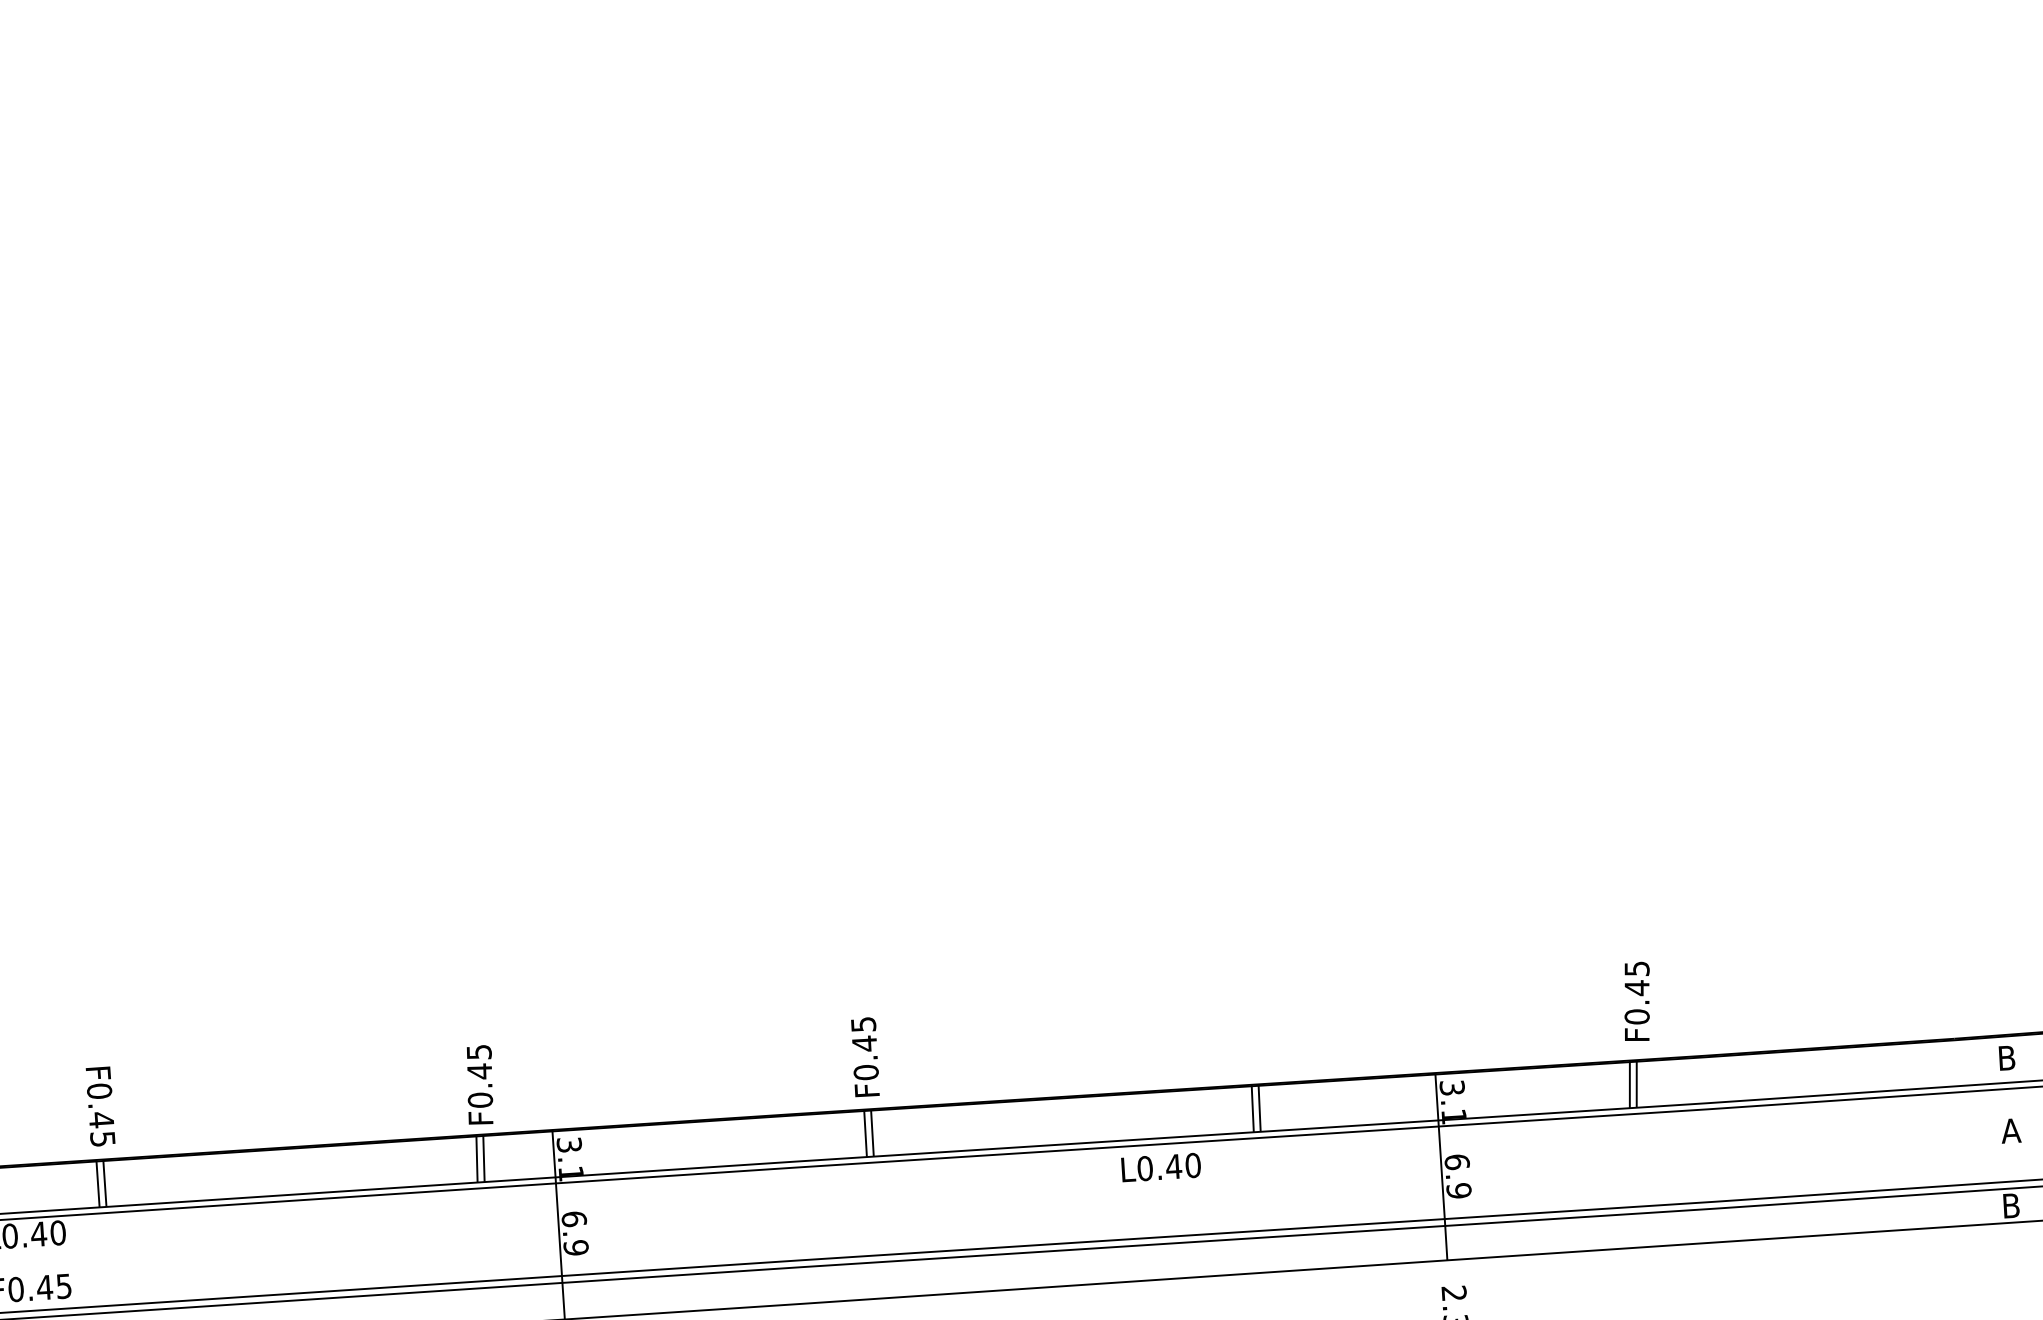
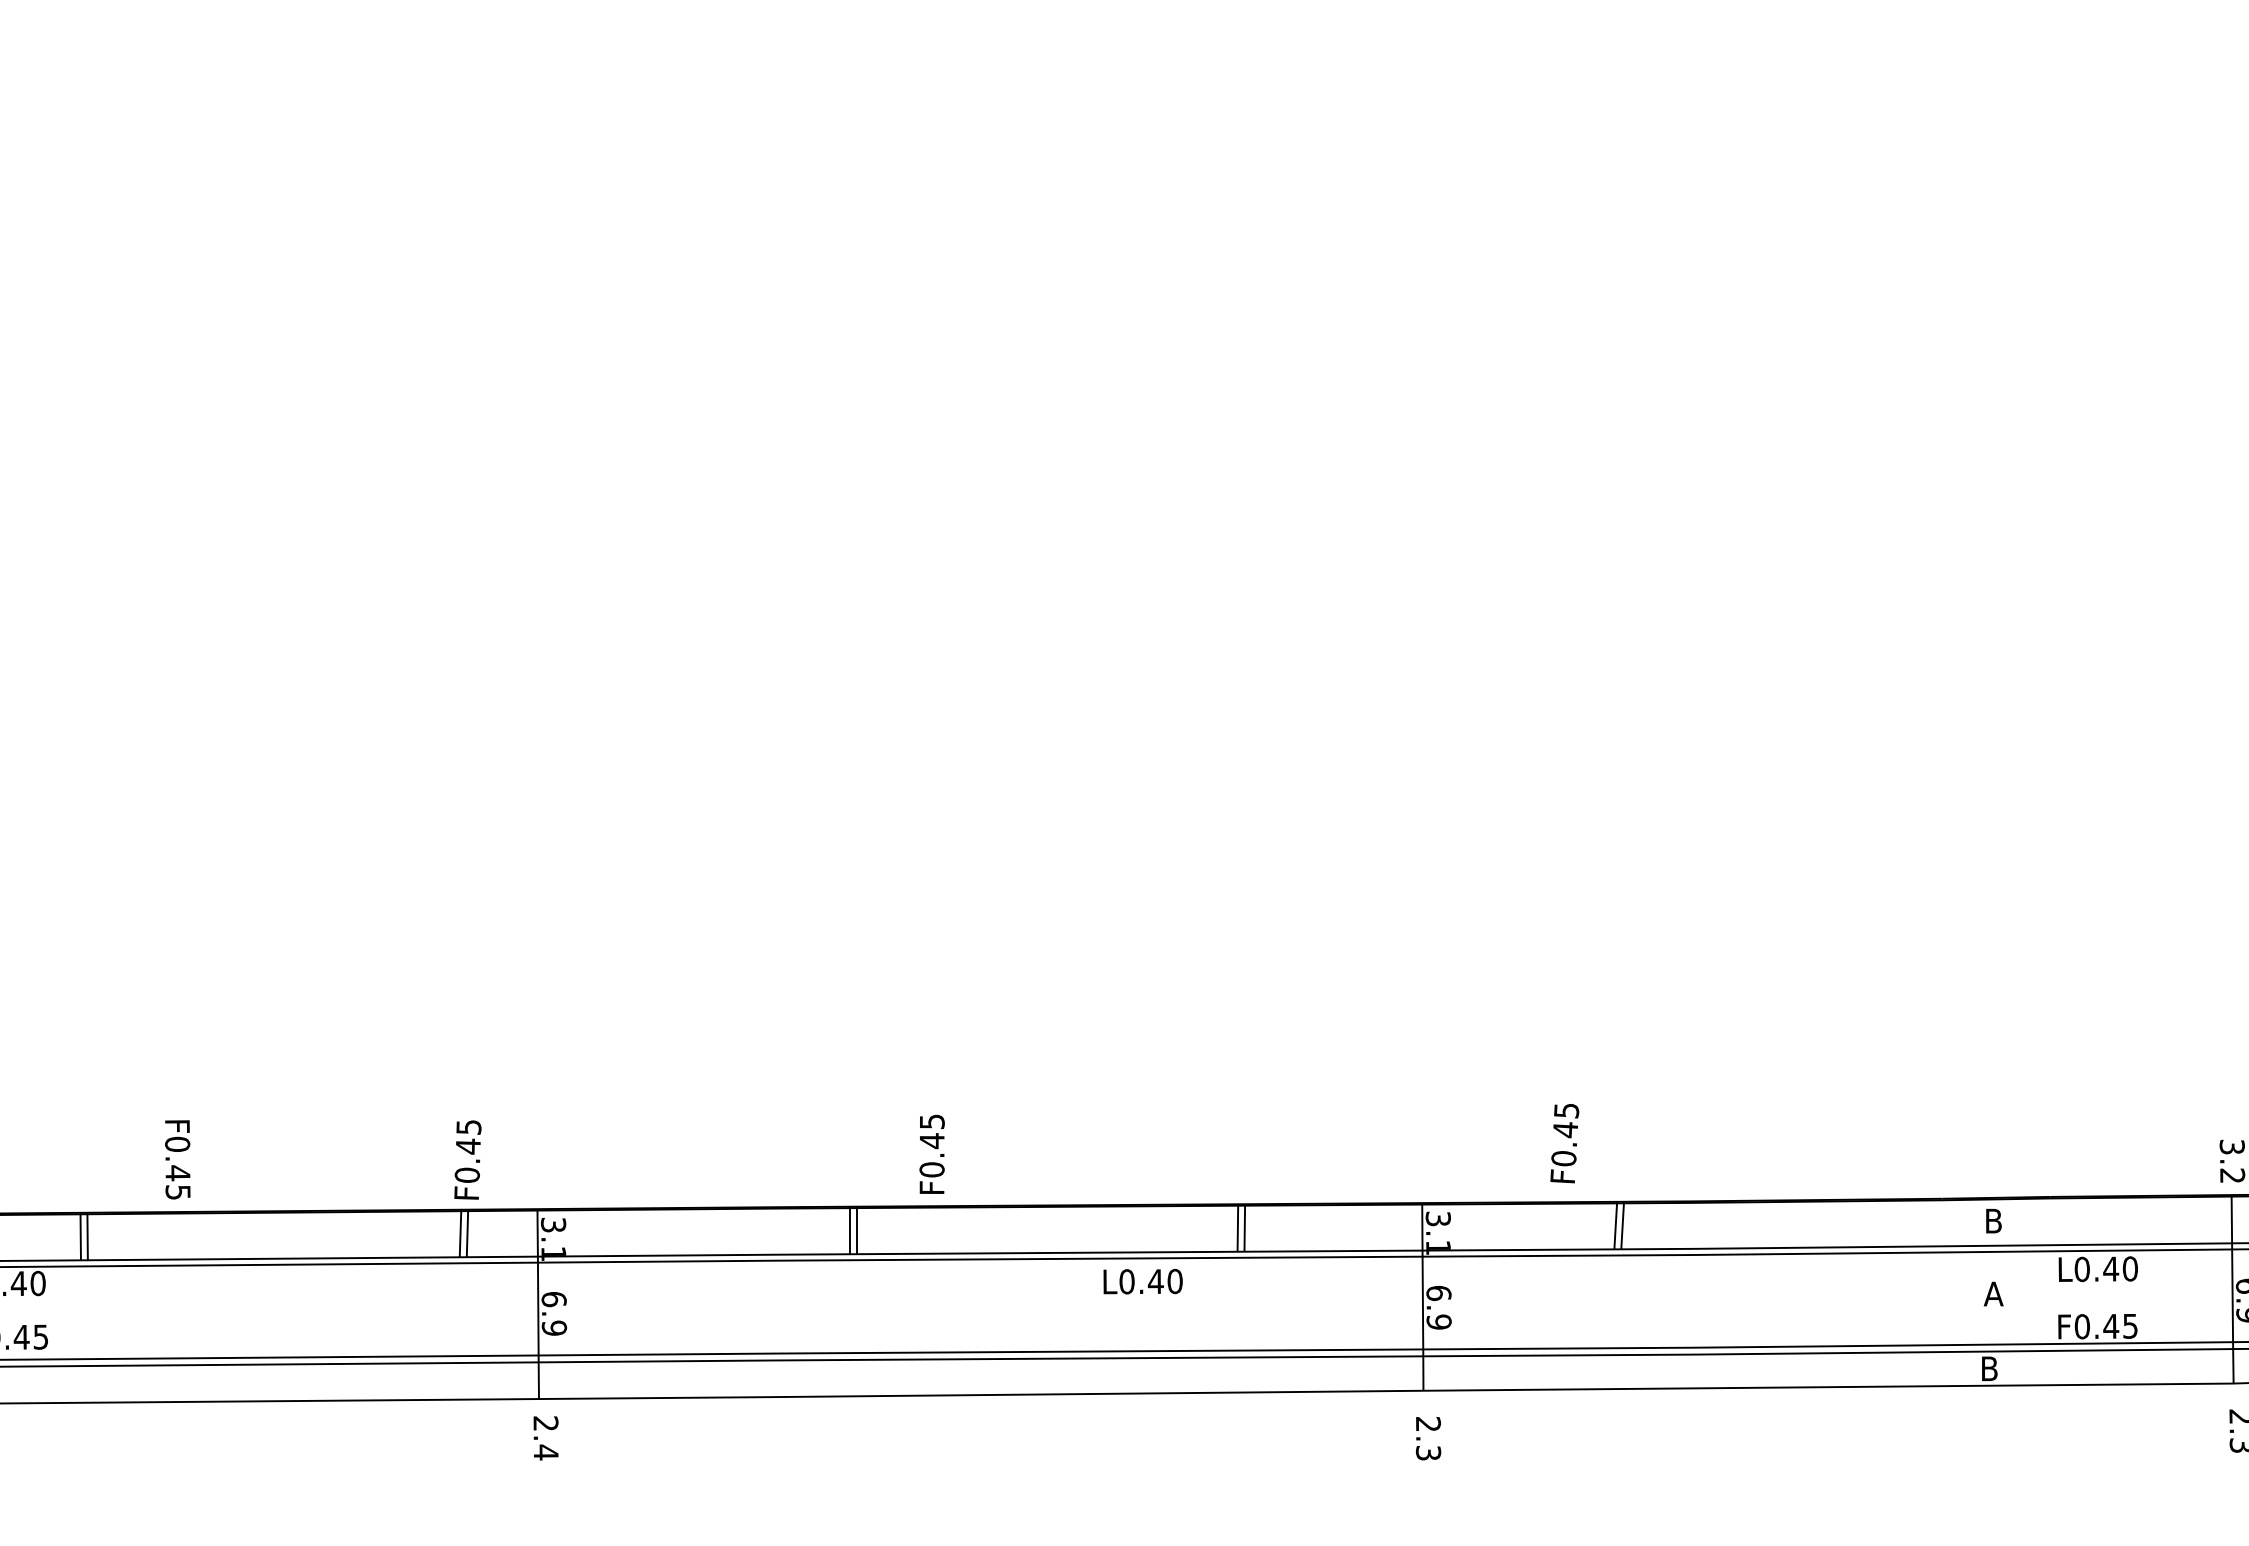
text: (1636, 1001) -> (1564, 1143), moved
text: (864, 1056) -> (931, 1153), moved
text: (100, 1106) -> (177, 1159), moved

